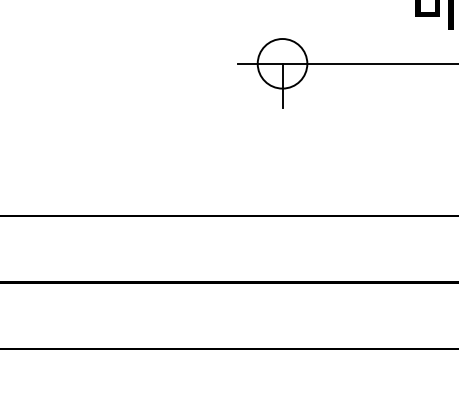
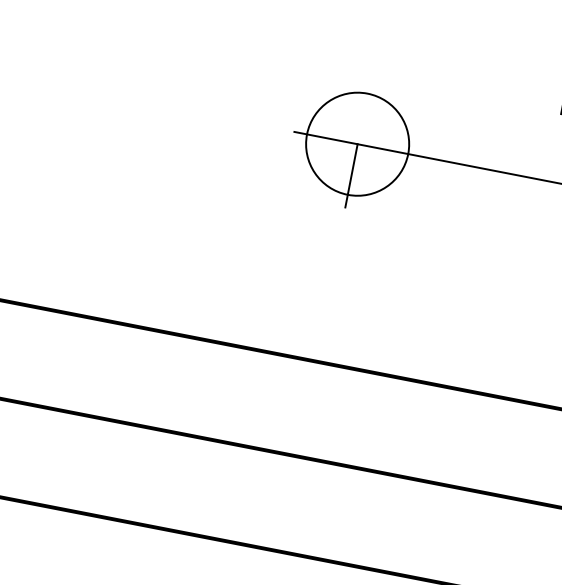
circle: (282, 63) -> (357, 143), size x1.43

